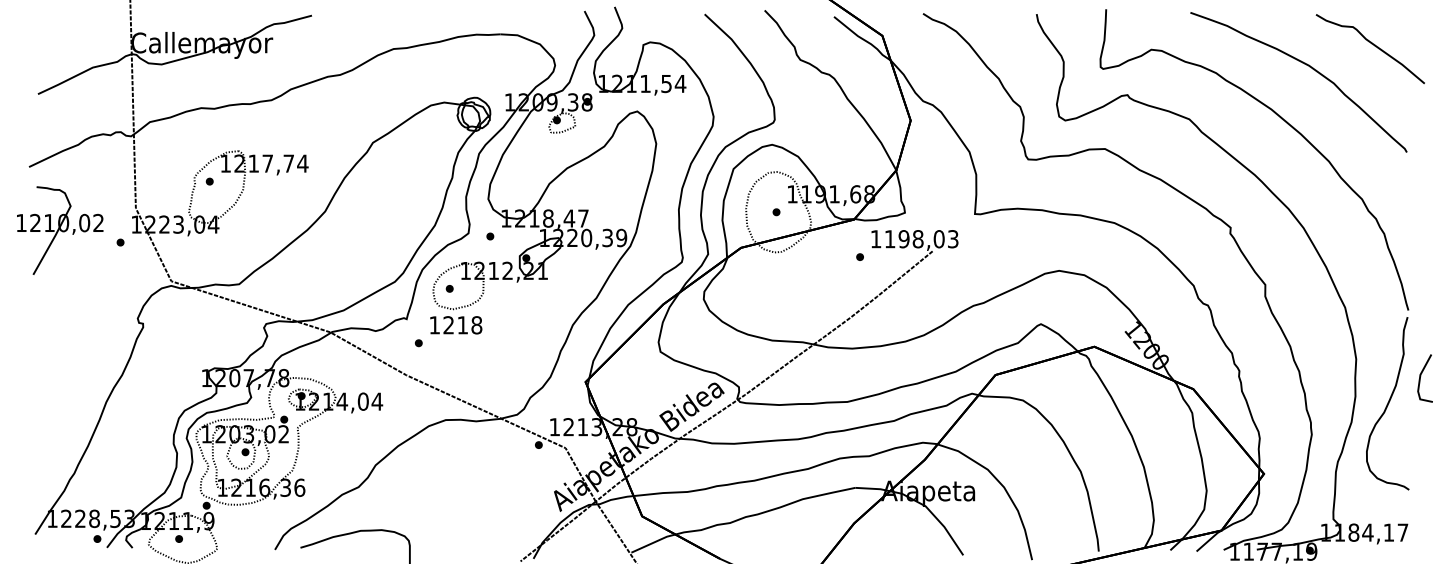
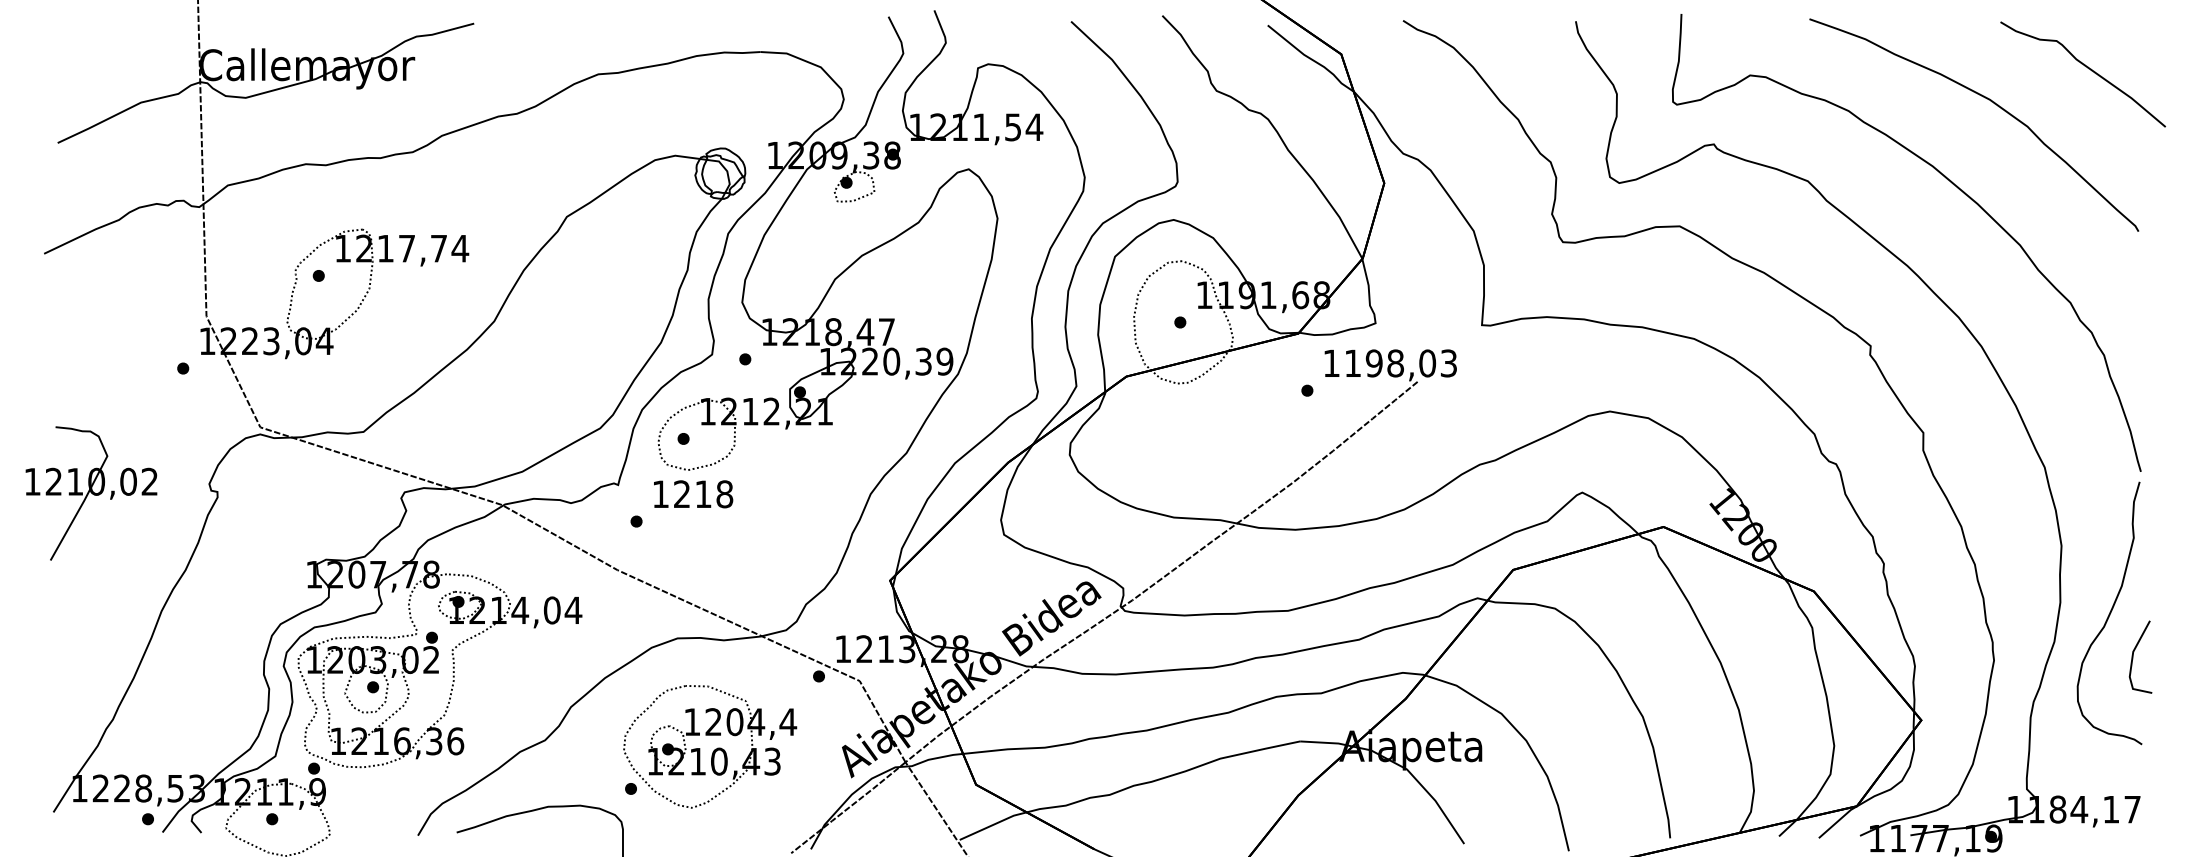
part: (60, 230) -> (91, 493), moved
line: (1421, 376) -> (2134, 654), moved
part: (466, 491) -> (709, 746), added

